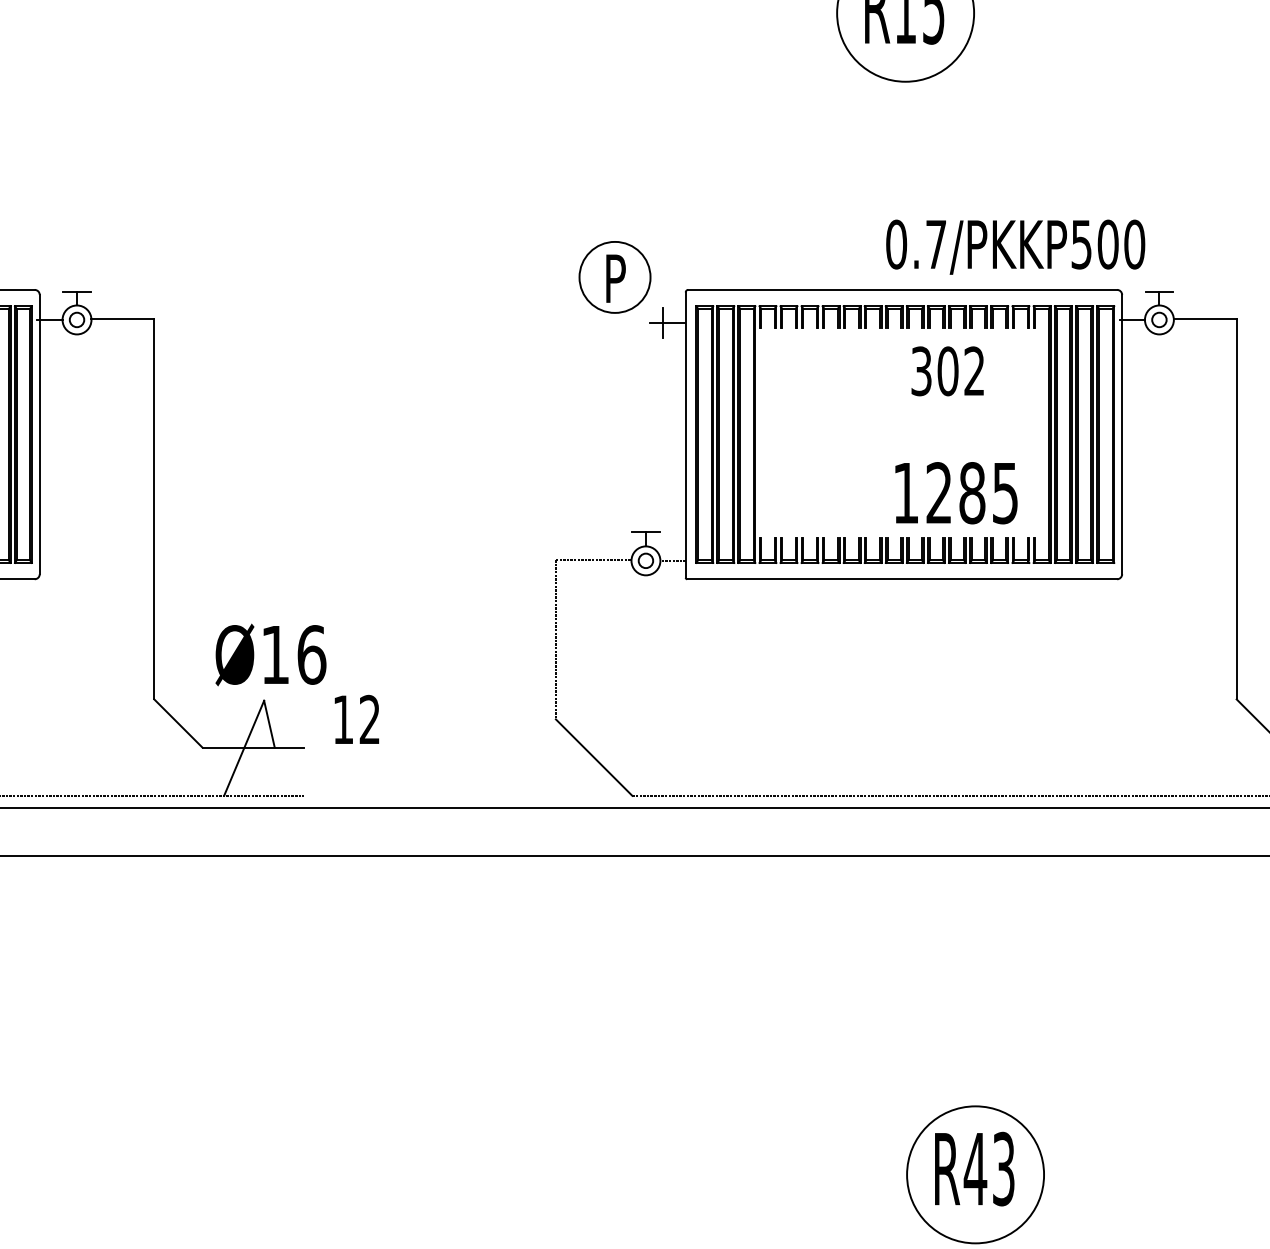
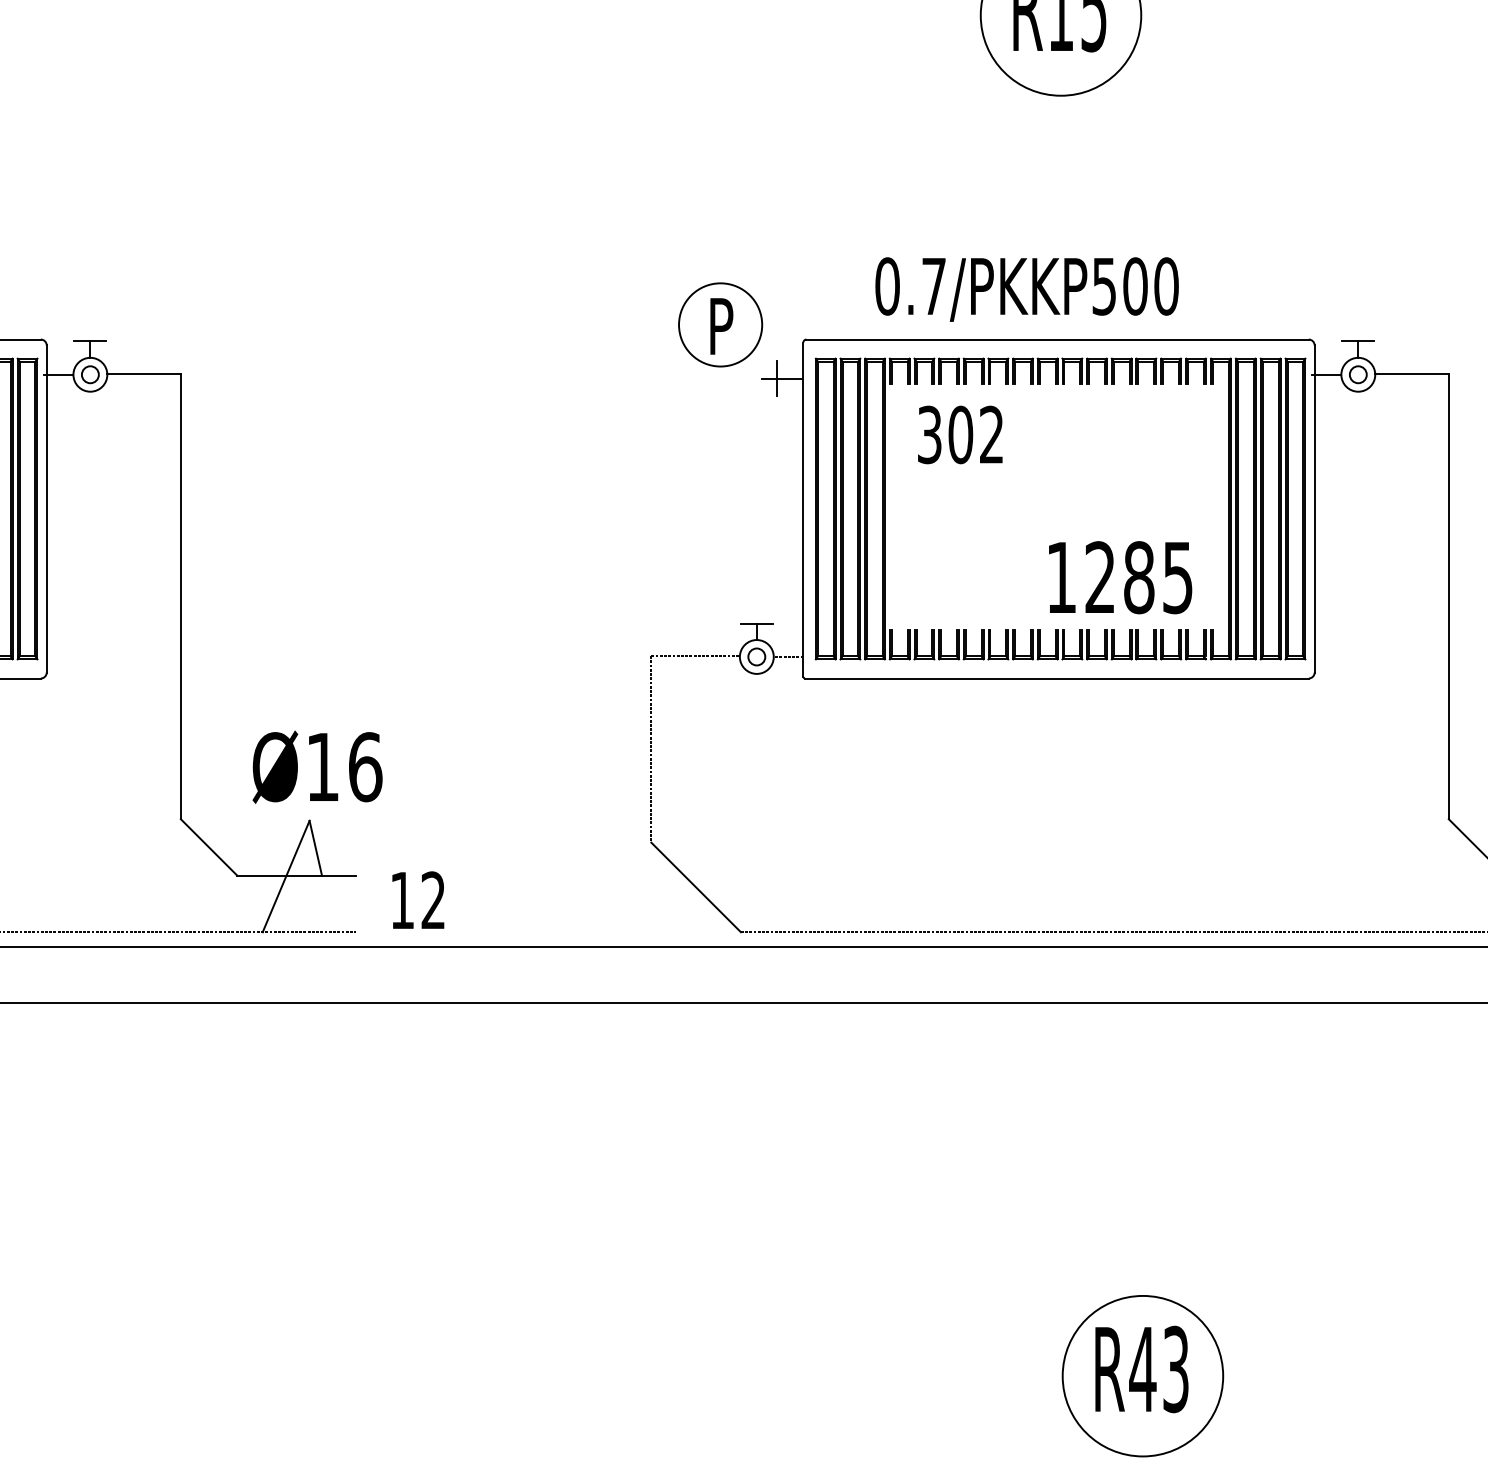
text: (1015, 246) -> (1026, 288), moved
text: (947, 371) -> (960, 435), moved
text: (356, 718) -> (417, 899), moved

